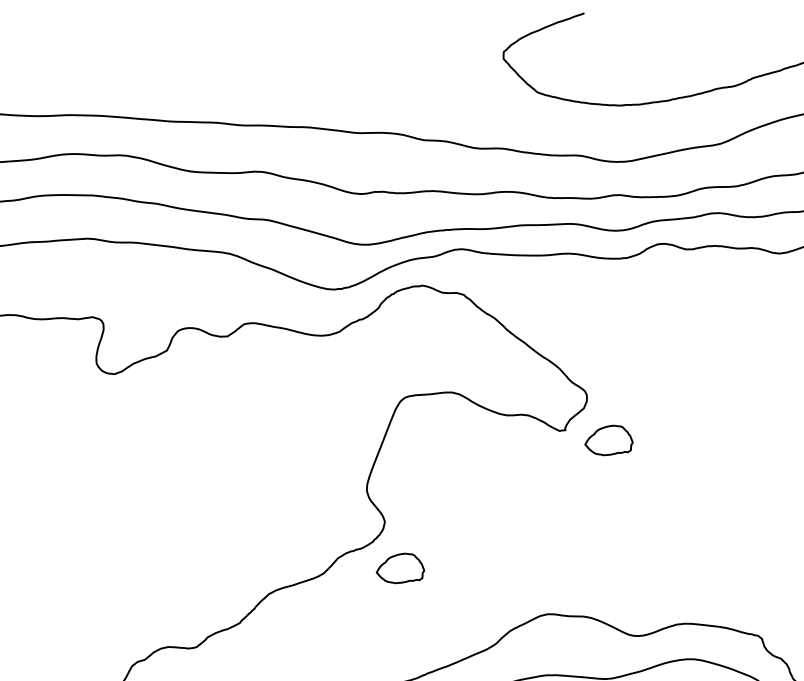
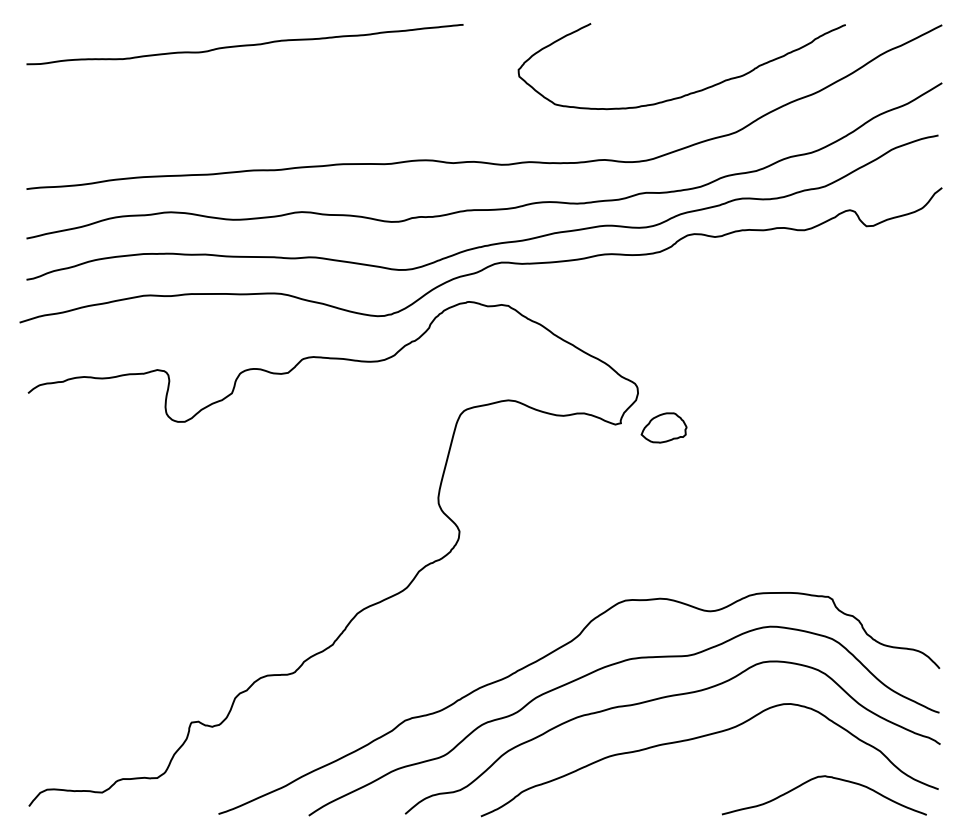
part: (400, 567) -> (479, 573), removed

